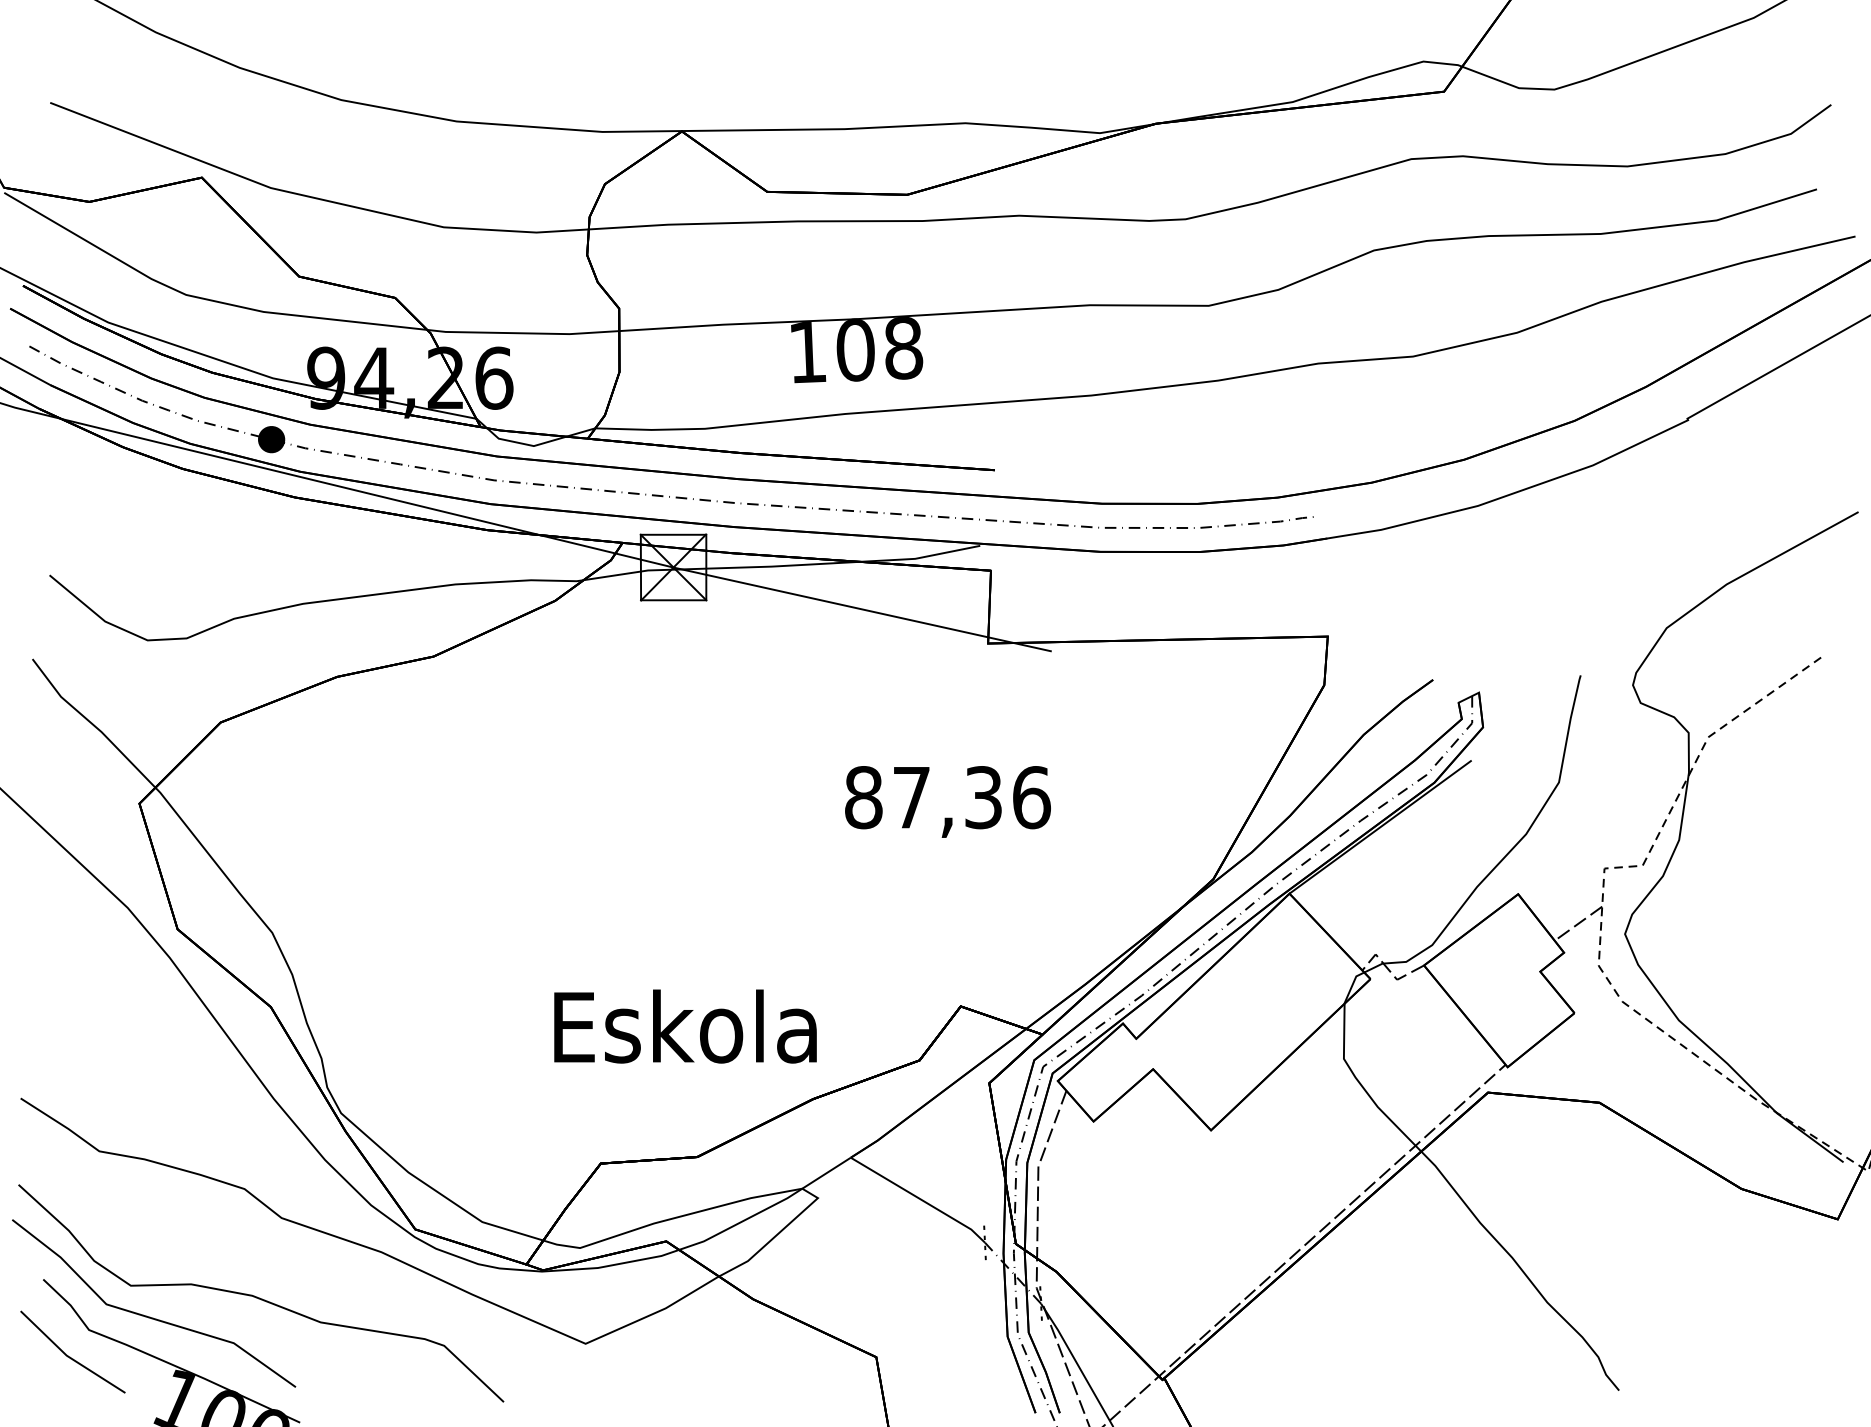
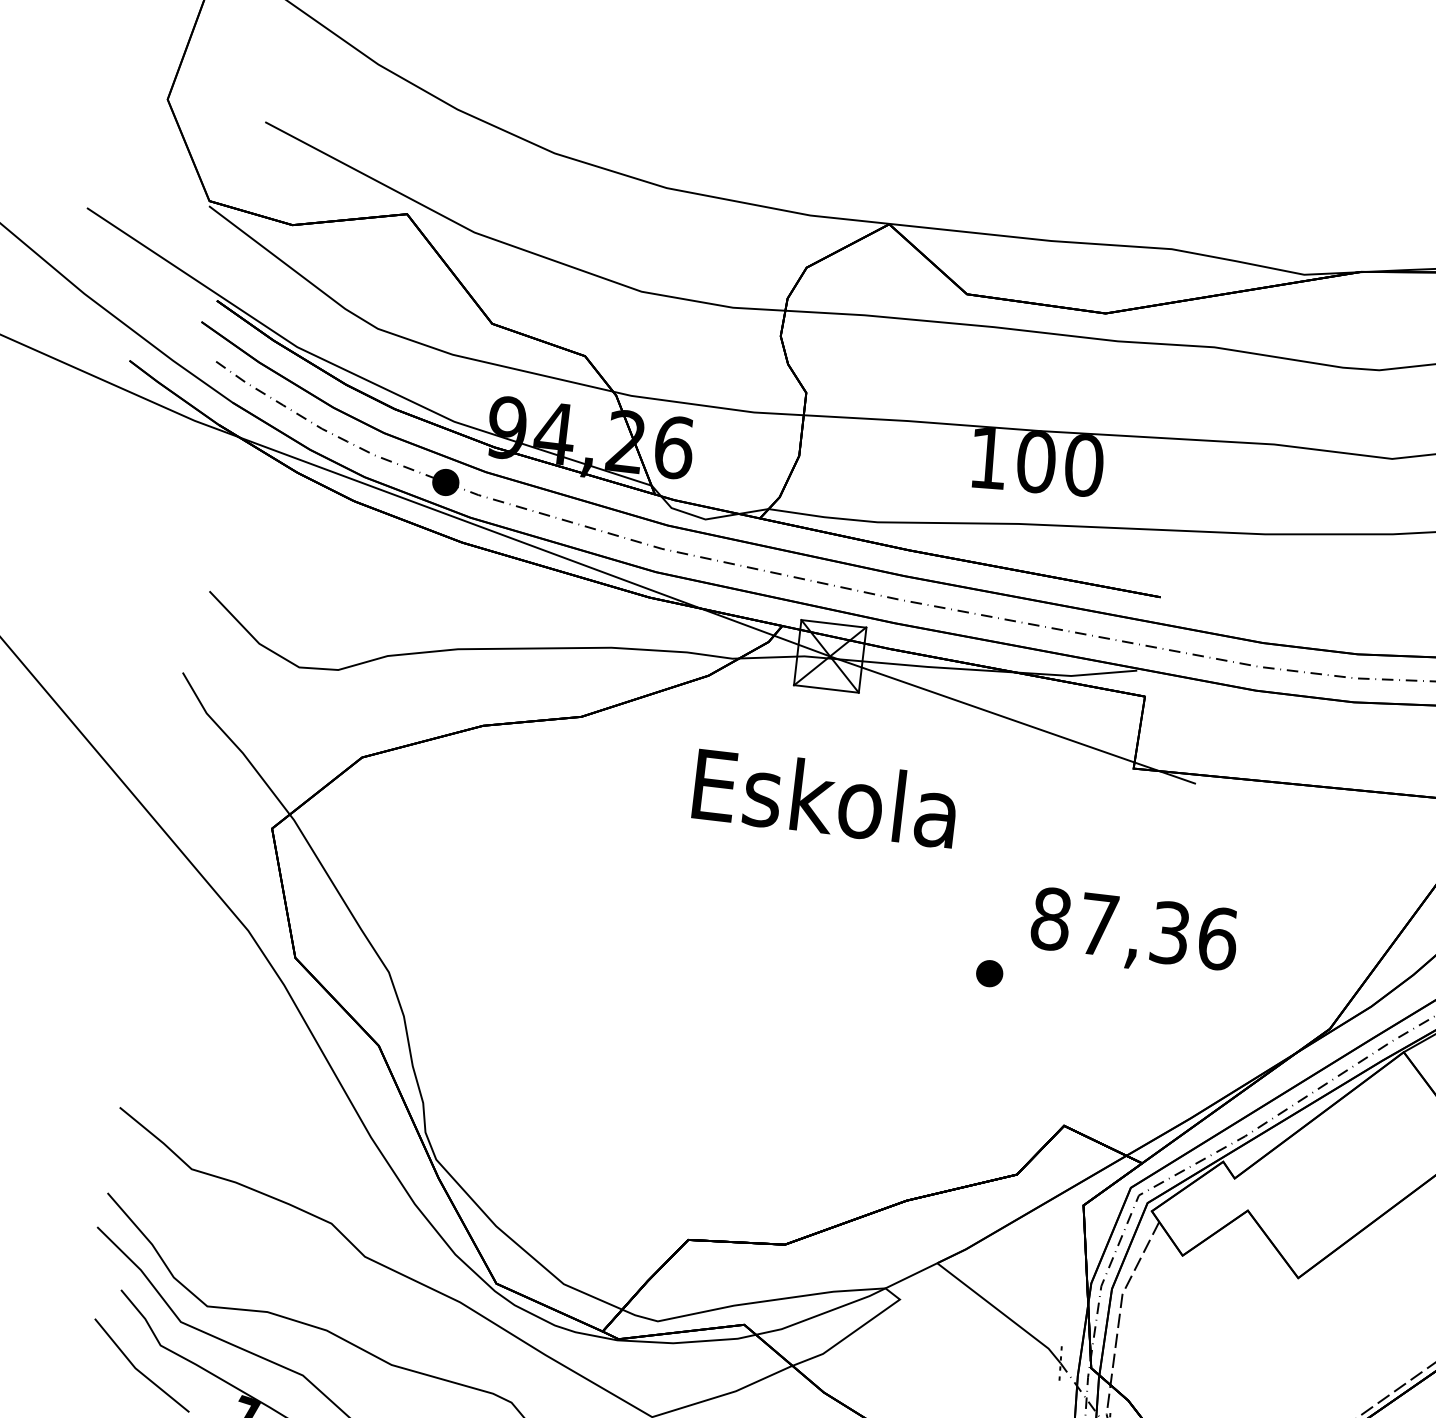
text: (903, 348) -> (1084, 465), 108 -> 100
text: (947, 801) -> (1133, 932), moved
part: (868, 863) -> (989, 973), added
text: (685, 1026) -> (825, 797), moved

